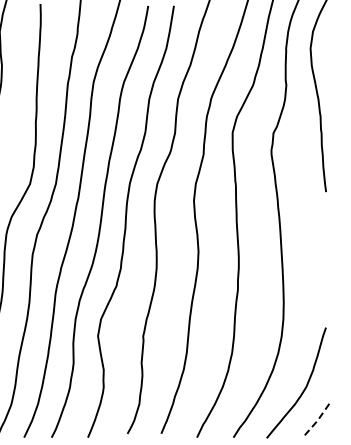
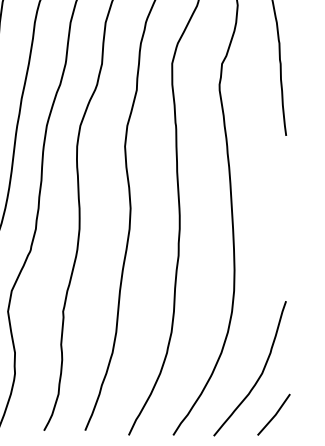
line: (316, 421) -> (274, 415), dashed -> solid

